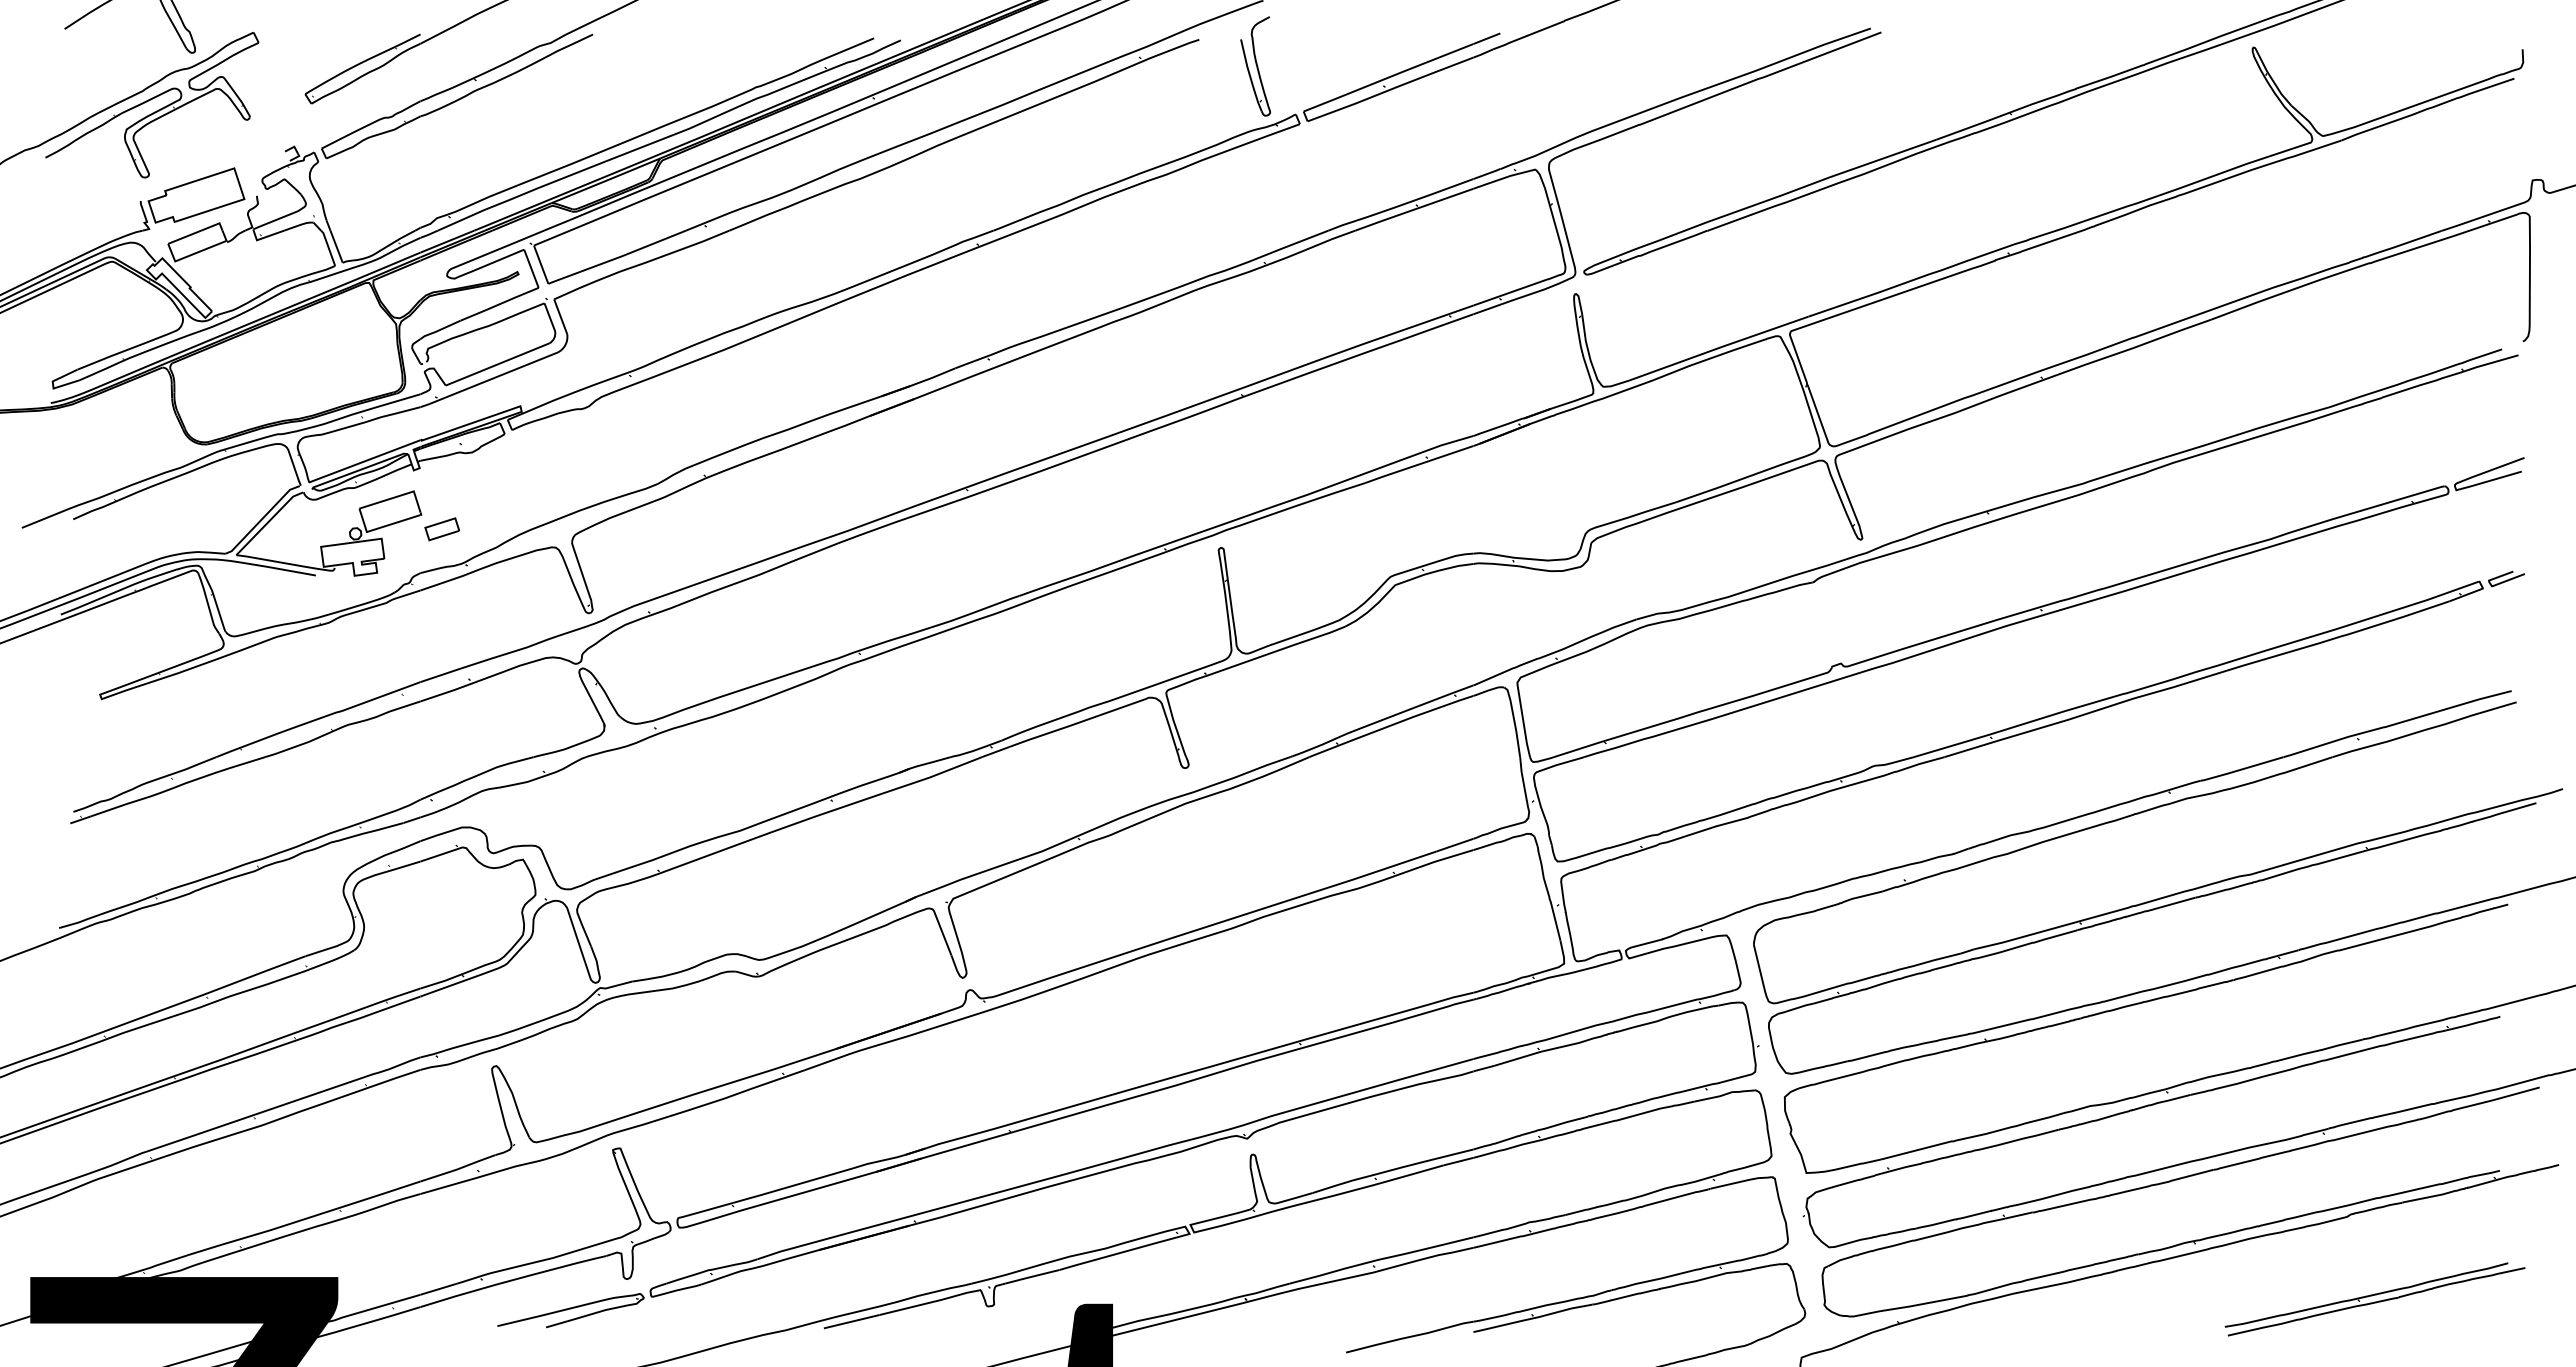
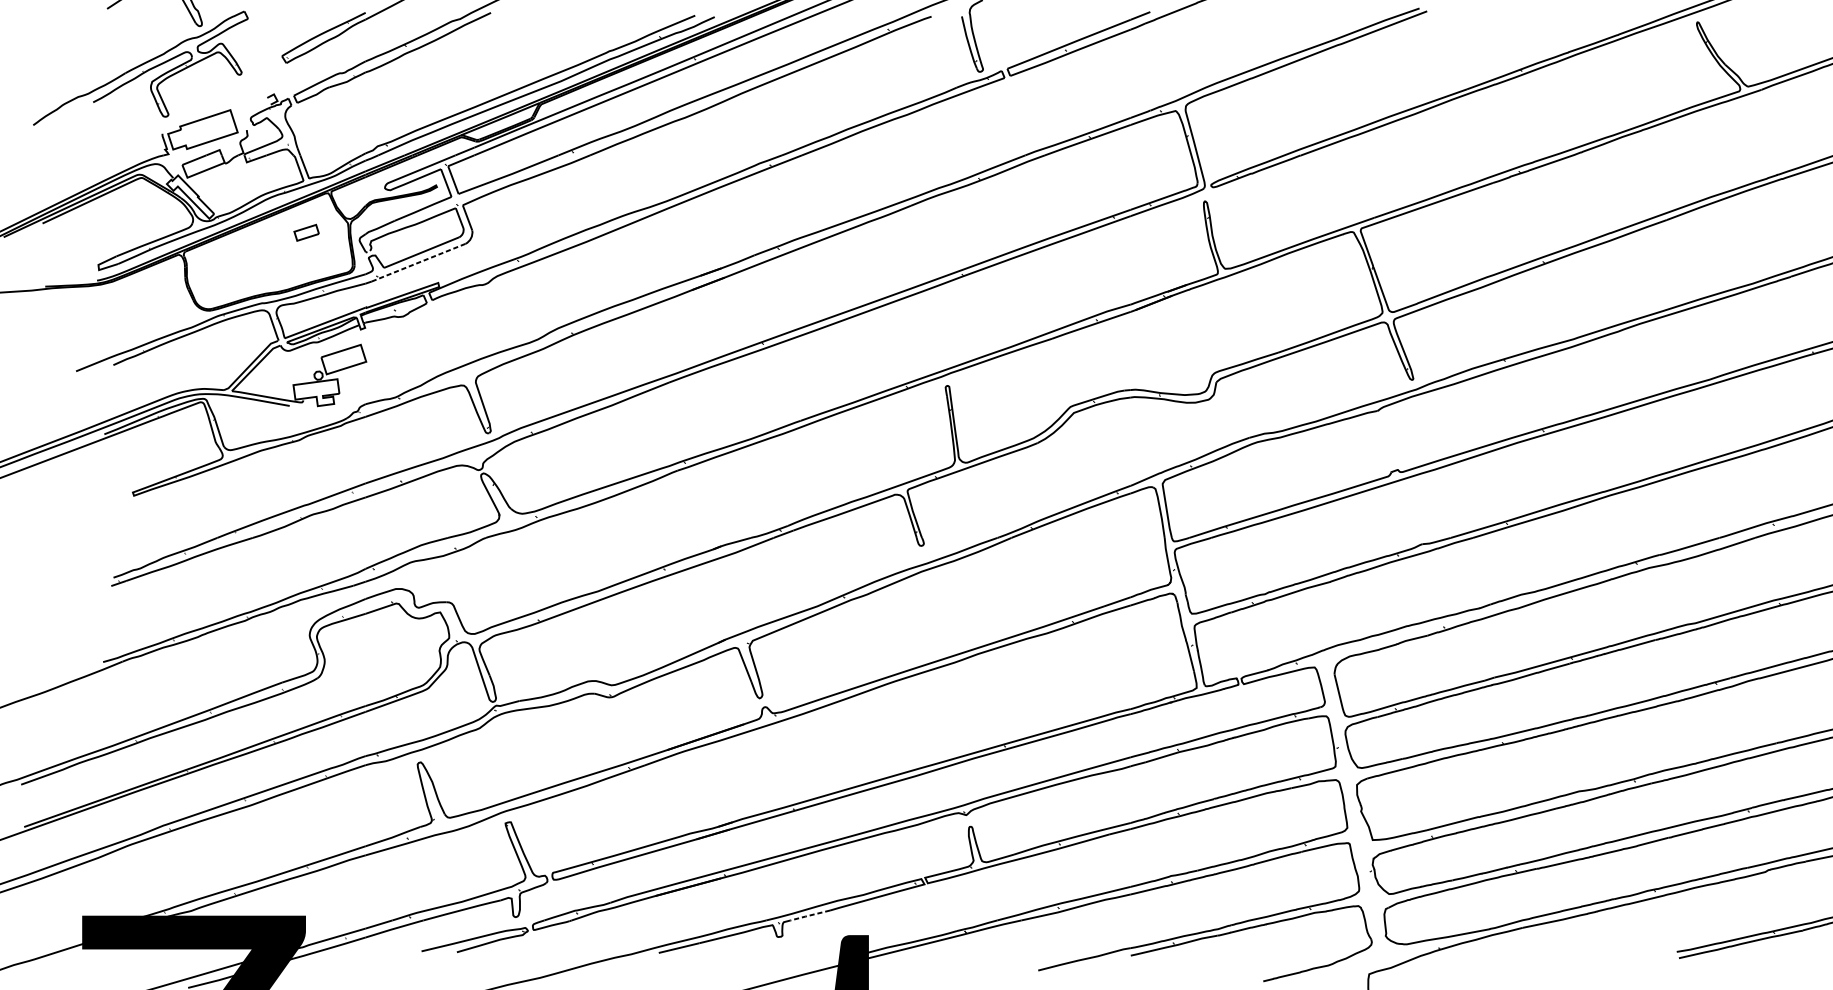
line: (493, 378) -> (418, 262), solid -> dashed
part: (441, 529) -> (306, 233), moved
line: (1031, 1276) -> (809, 915), solid -> dashed

